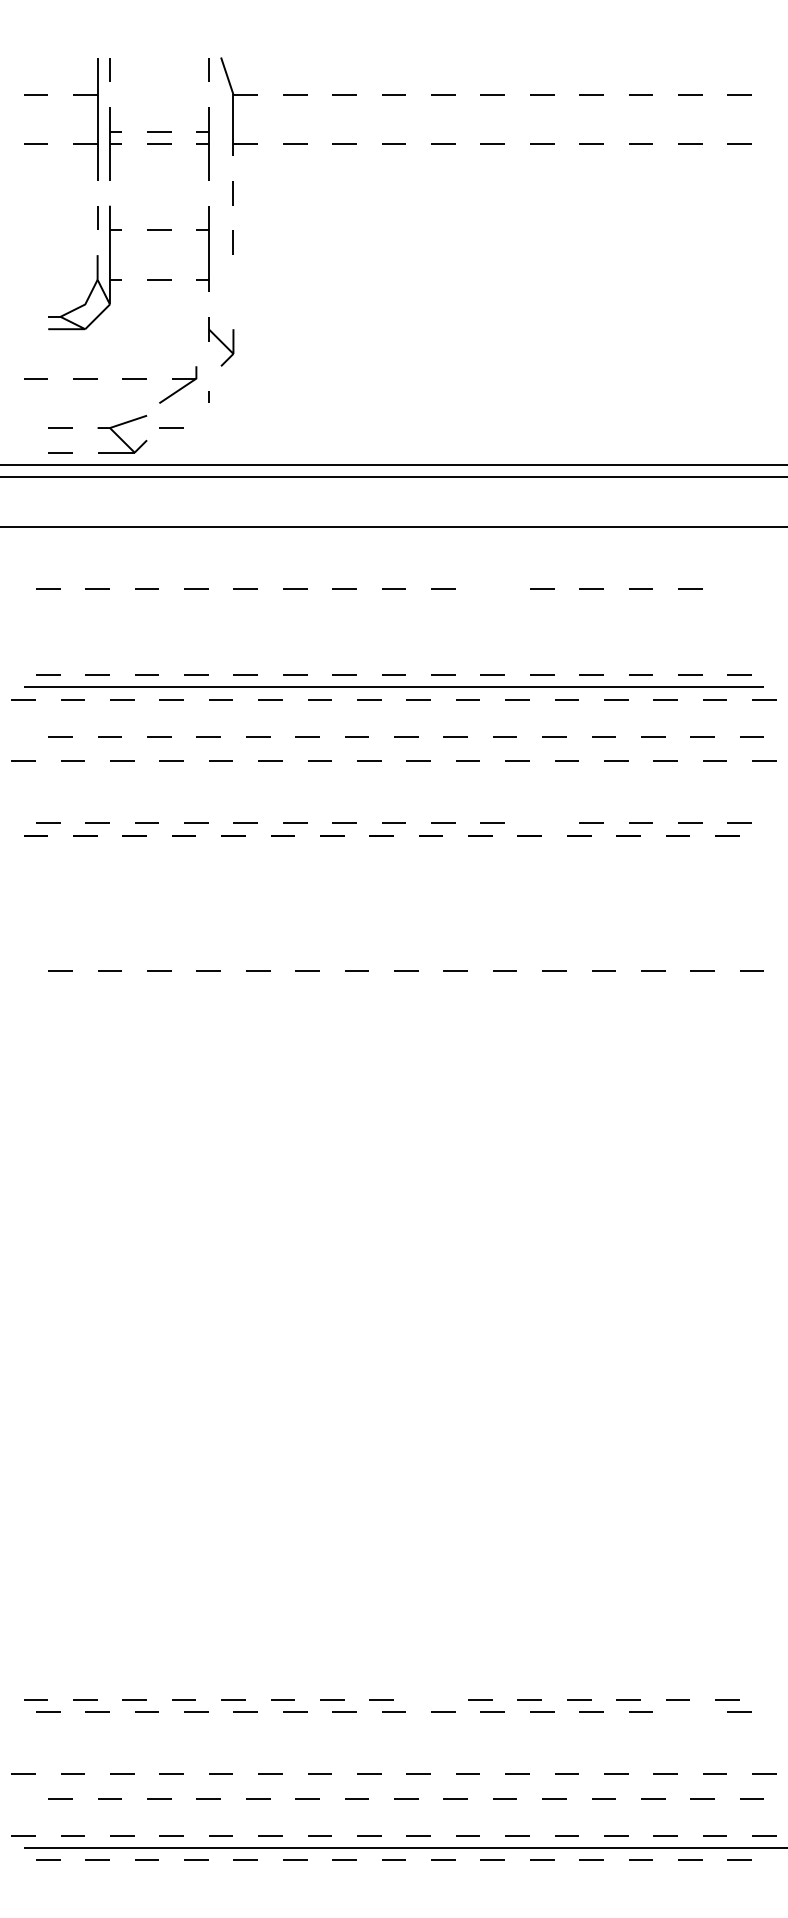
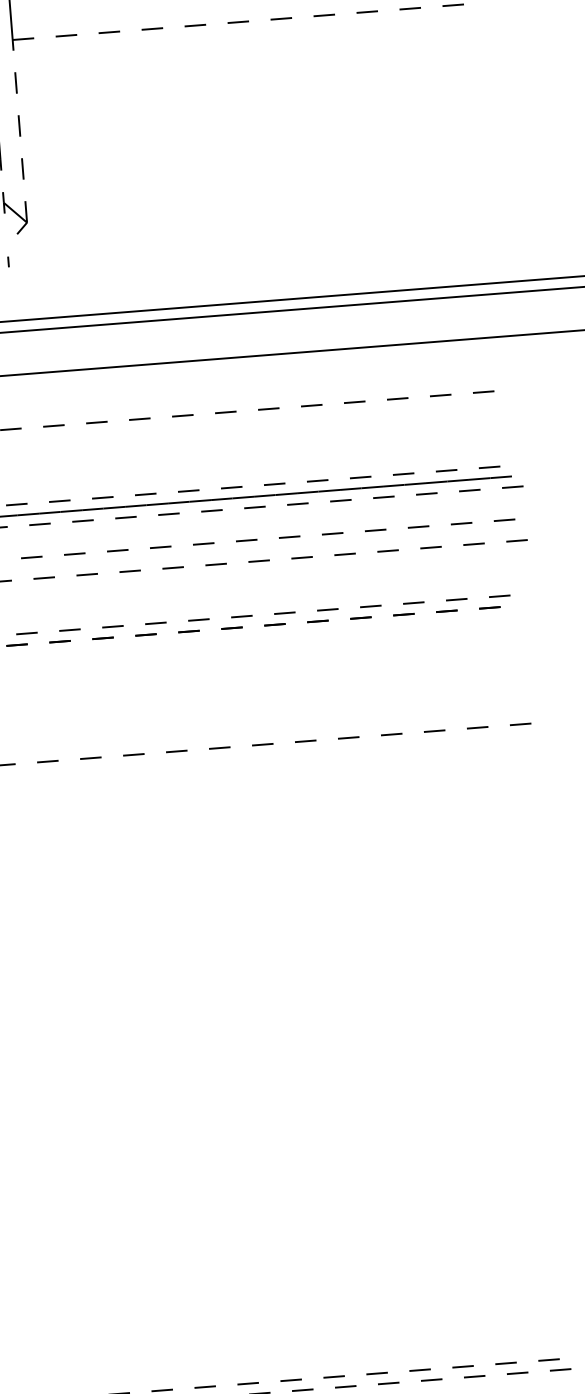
line: (232, 291) -> (21, 168), added
line: (492, 588) -> (268, 409), added
line: (739, 588) -> (483, 392), added
line: (542, 822) -> (328, 609), added
line: (430, 1699) -> (290, 1379), added
line: (690, 1711) -> (517, 1372), added

